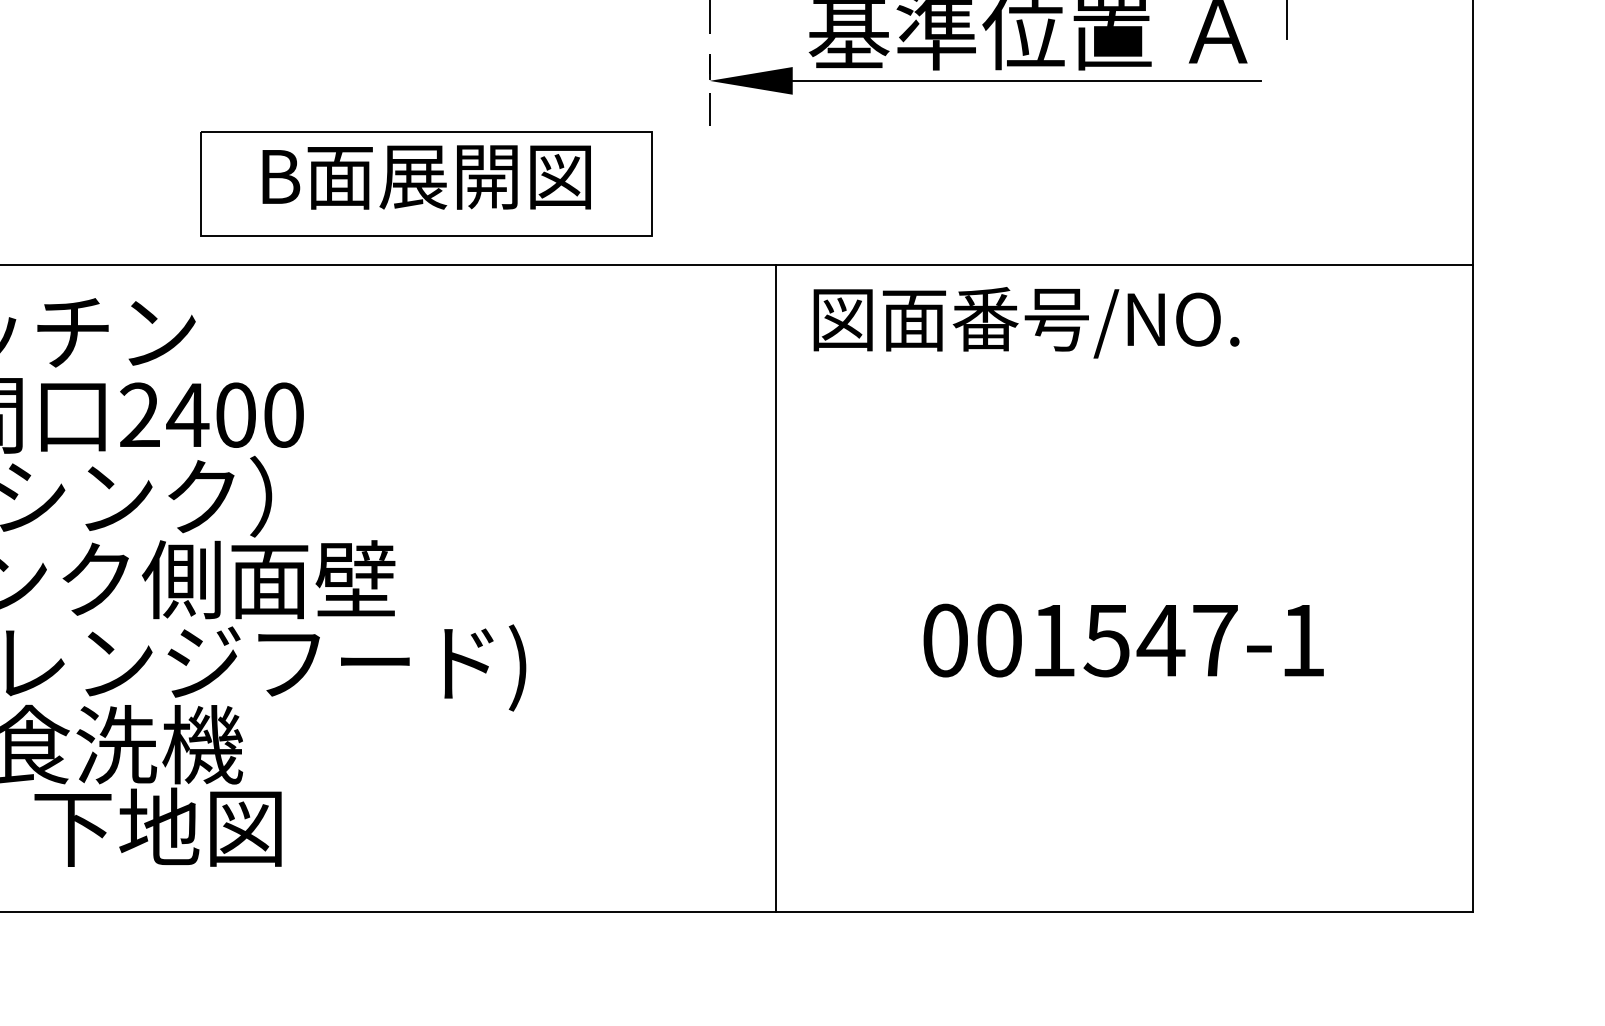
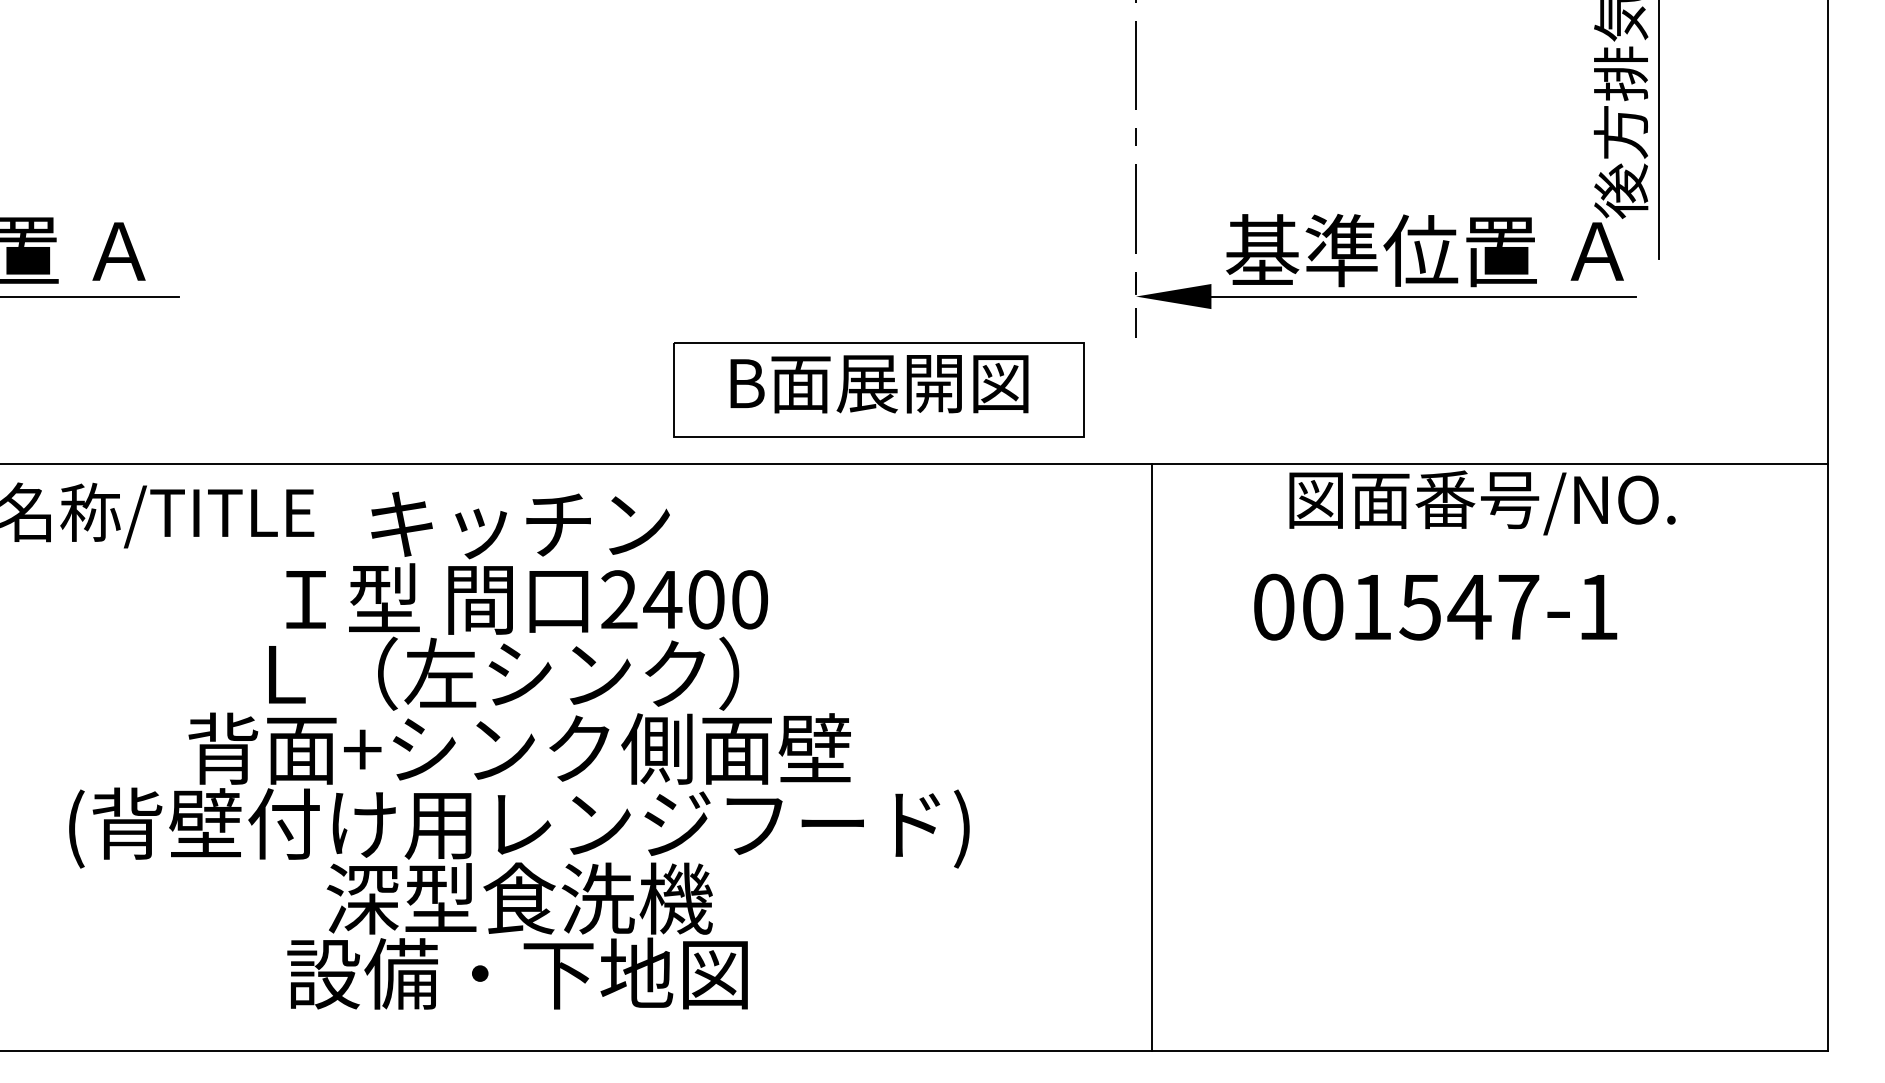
text: (1026, 322) -> (1482, 502), moved
line: (776, 587) -> (1152, 756), moved
text: (1123, 639) -> (1435, 606), moved

